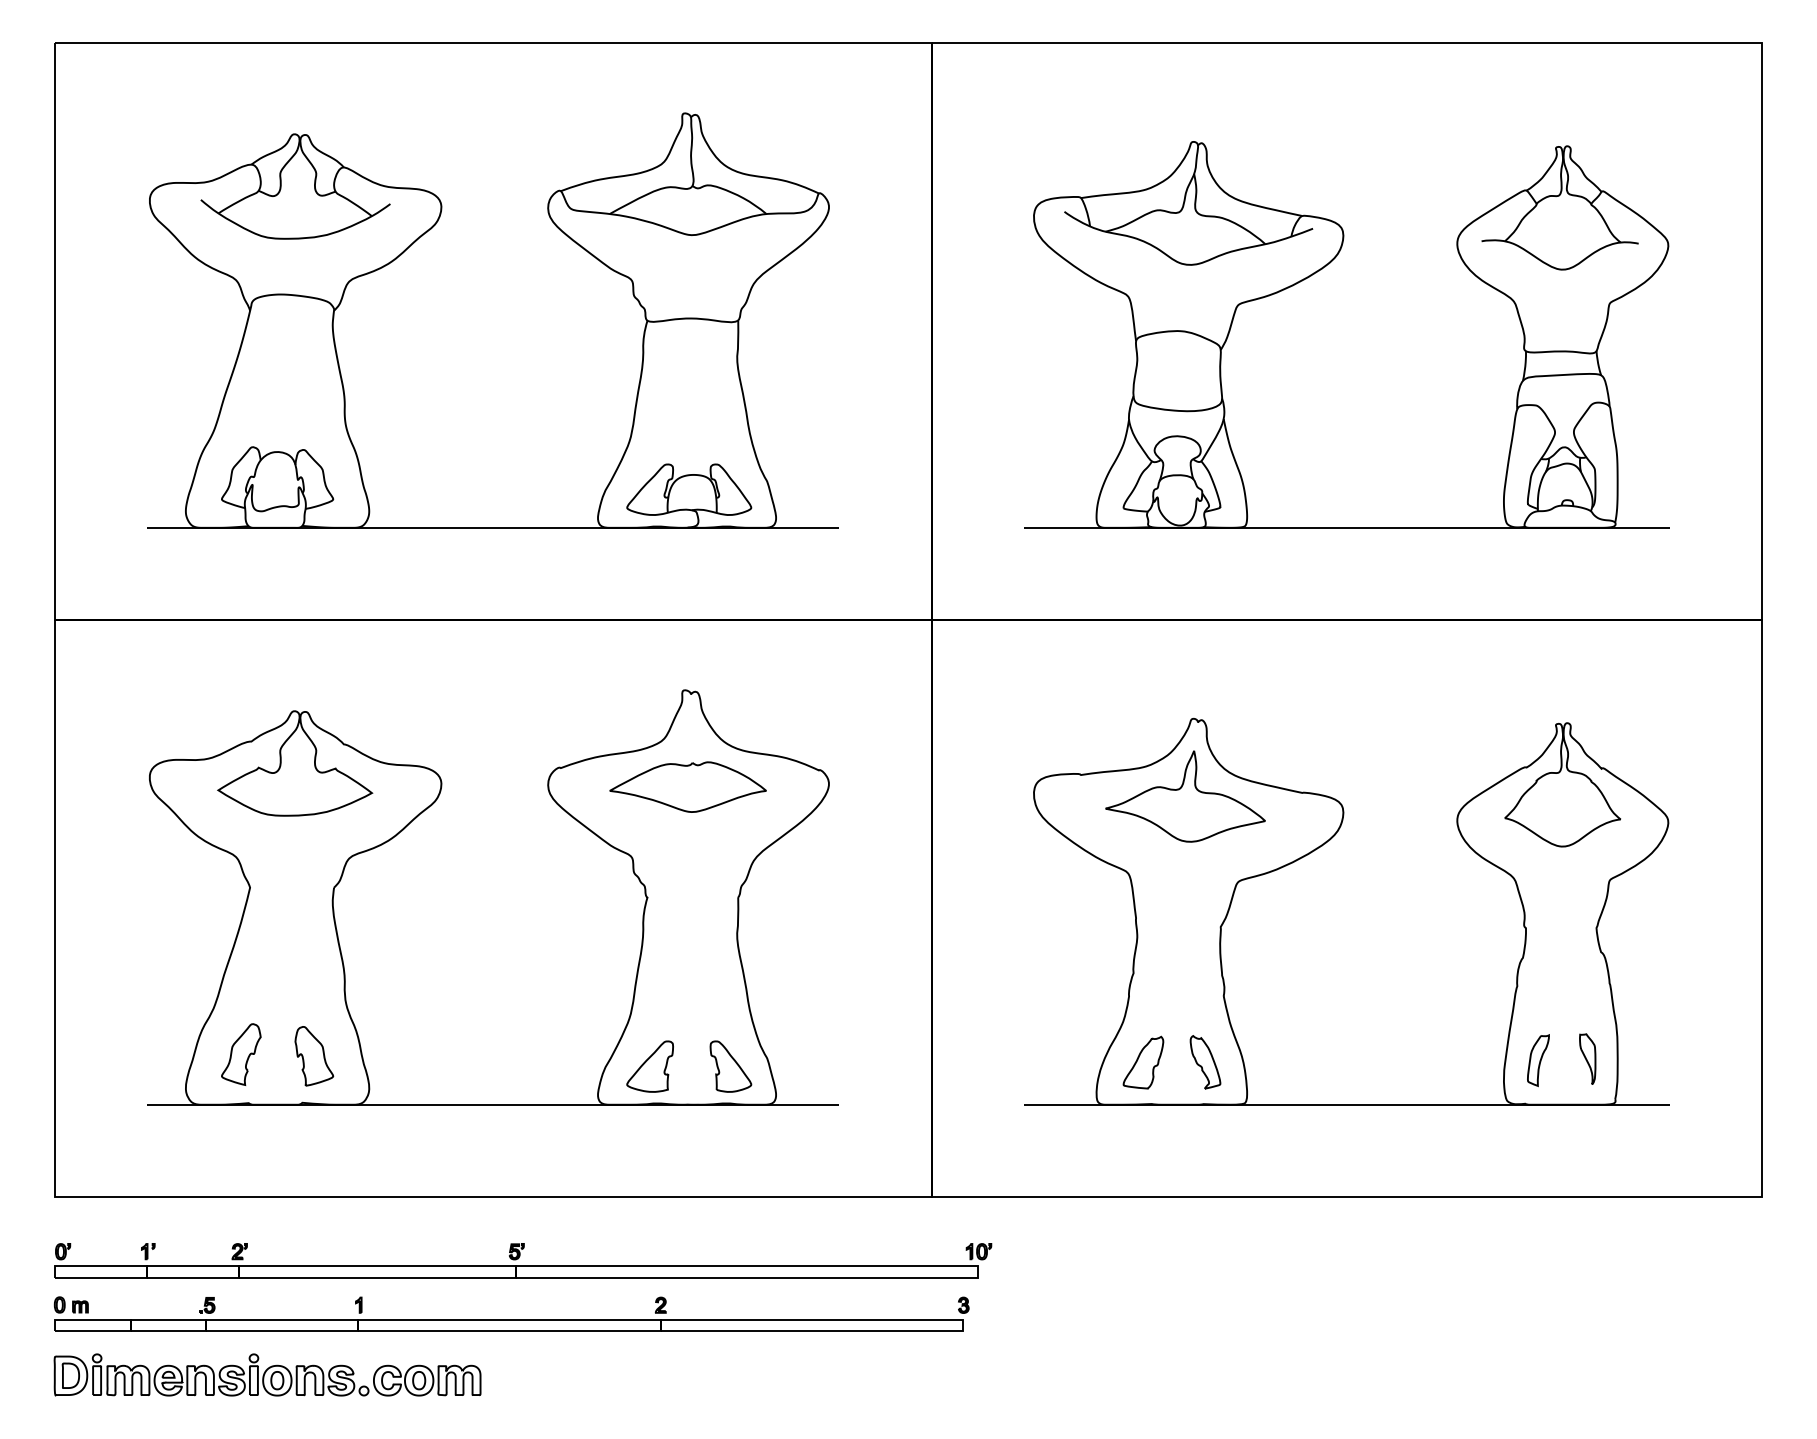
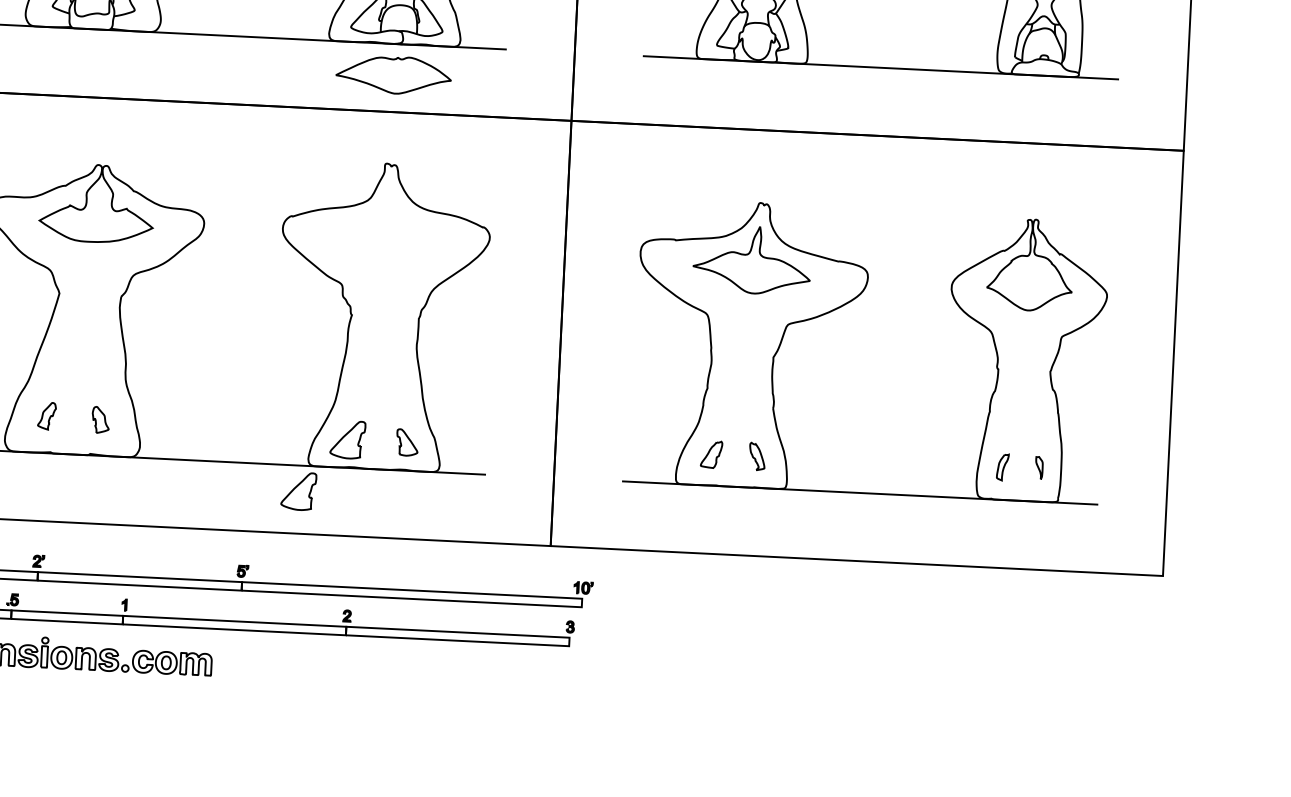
part: (687, 786) -> (393, 74), moved
part: (241, 1054) -> (47, 416), size x0.6
part: (314, 1056) -> (100, 420), size x0.6
part: (1587, 1058) -> (1039, 467), size x0.6
part: (1538, 1060) -> (1002, 467), size x0.7
part: (1143, 1062) -> (711, 454), size x0.7
part: (1205, 1062) -> (757, 456), size x0.7
part: (730, 1066) -> (407, 442), size x0.7
part: (586, 1139) -> (298, 491), added

